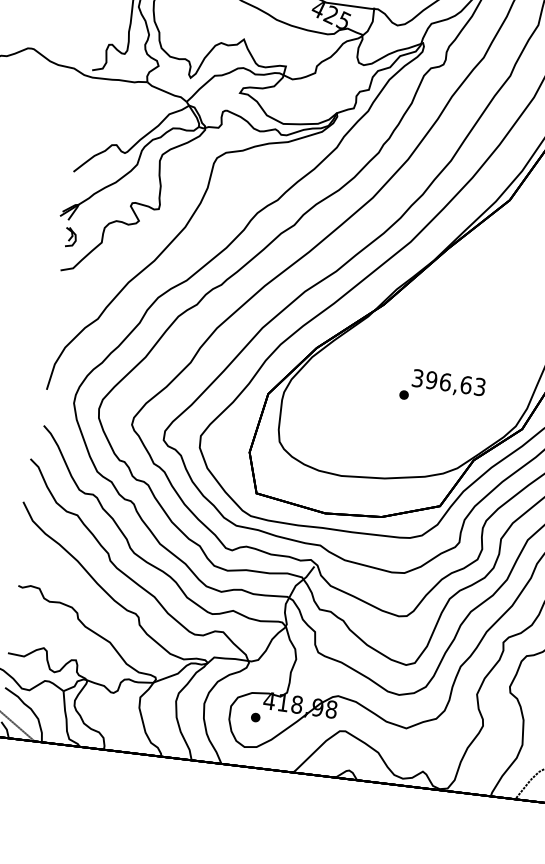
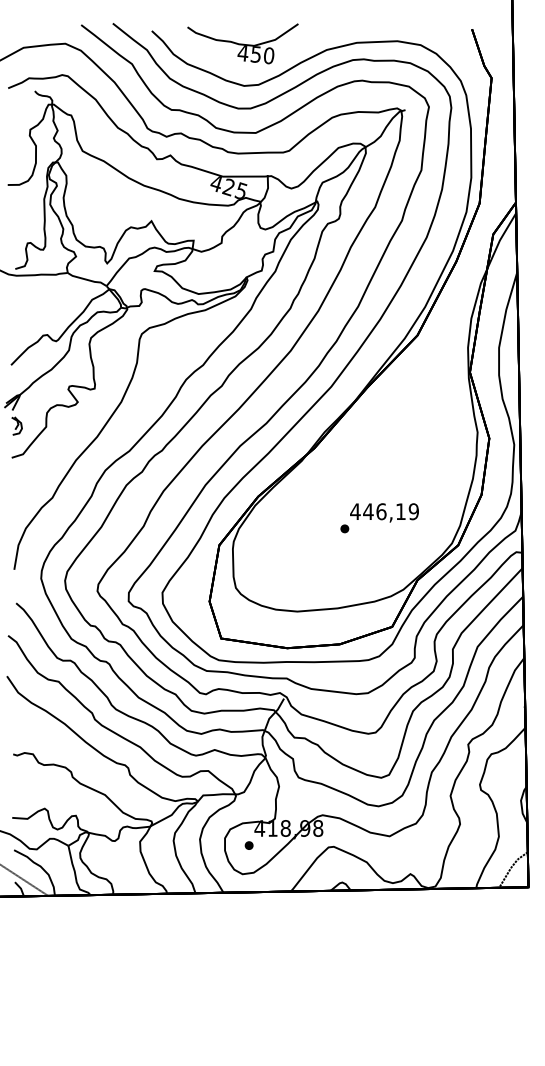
text: (448, 382) -> (384, 511), 396,63 -> 446,19

